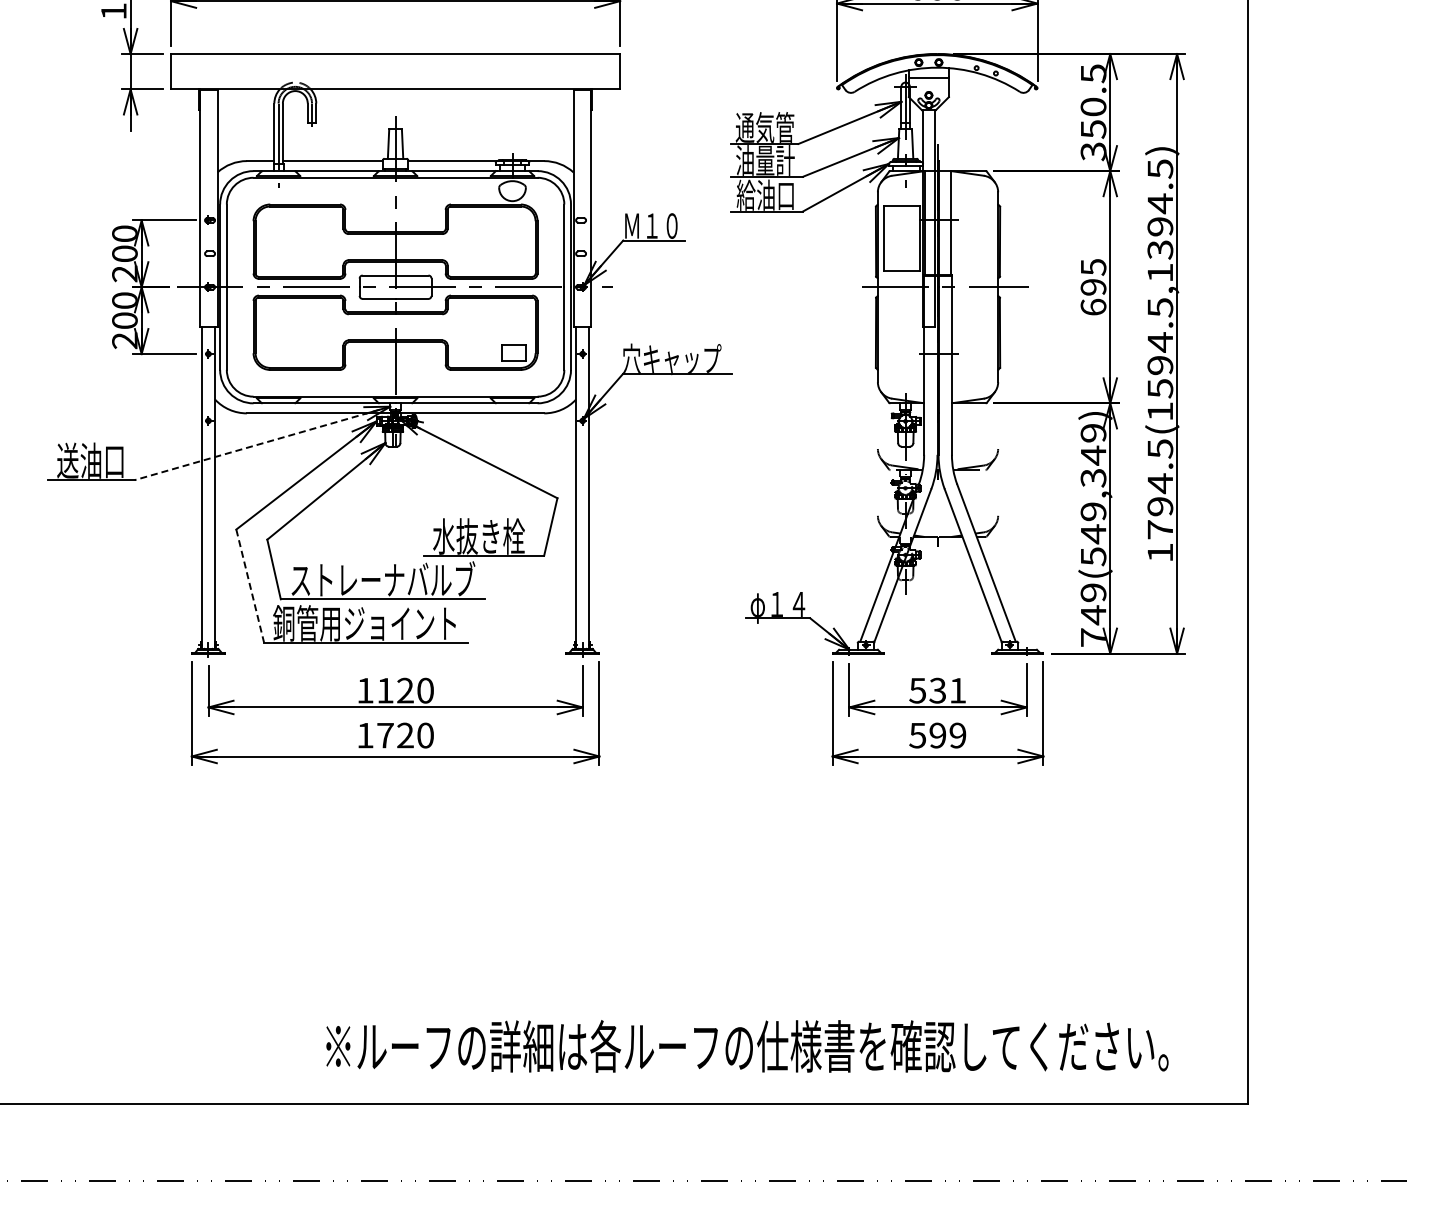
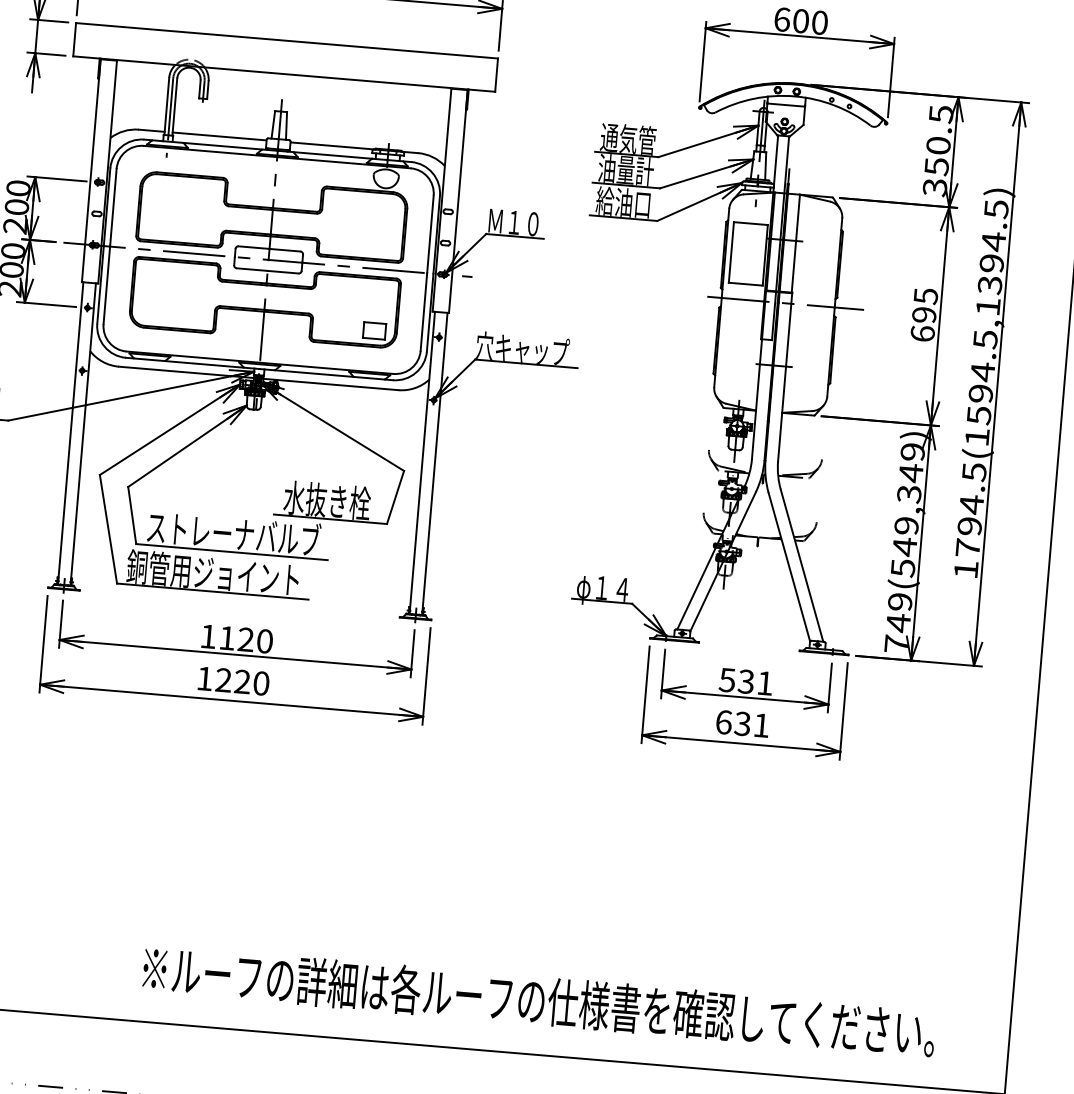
line: (262, 443) -> (131, 396), dashed -> solid
line: (250, 586) -> (108, 529), dashed -> solid
text: (385, 735) -> (223, 680), 1720 -> 1220
text: (937, 735) -> (742, 723), 599 -> 631

